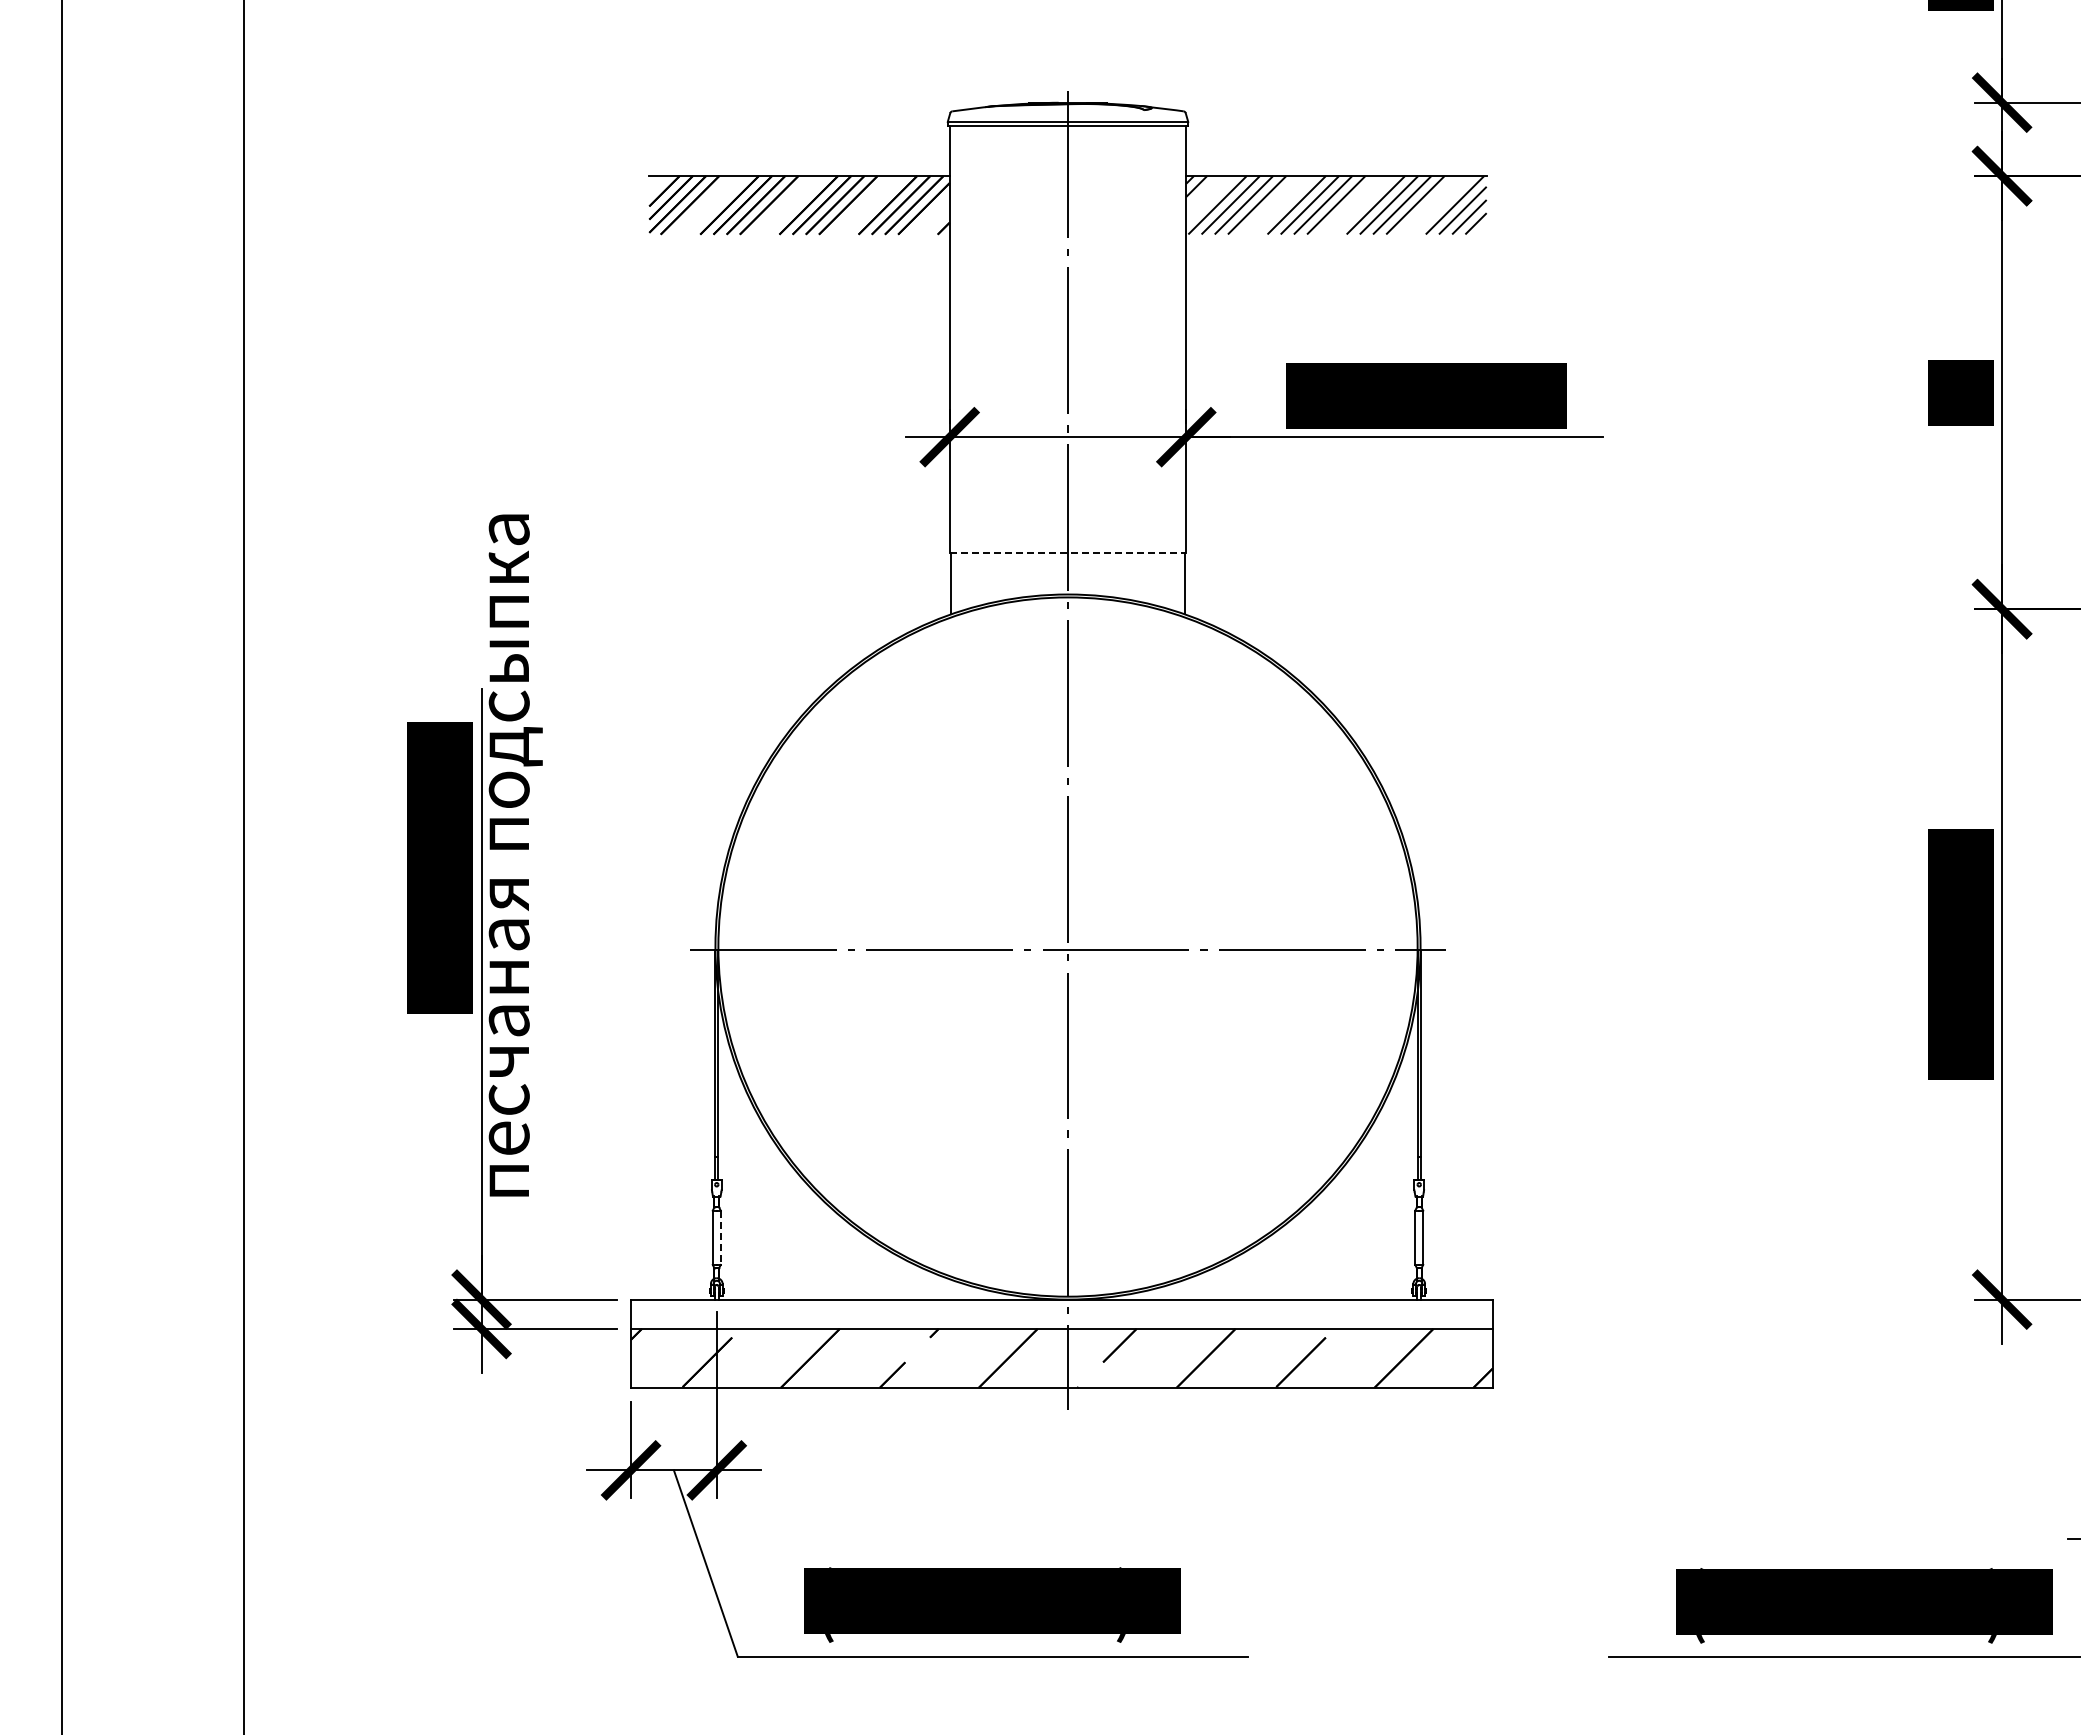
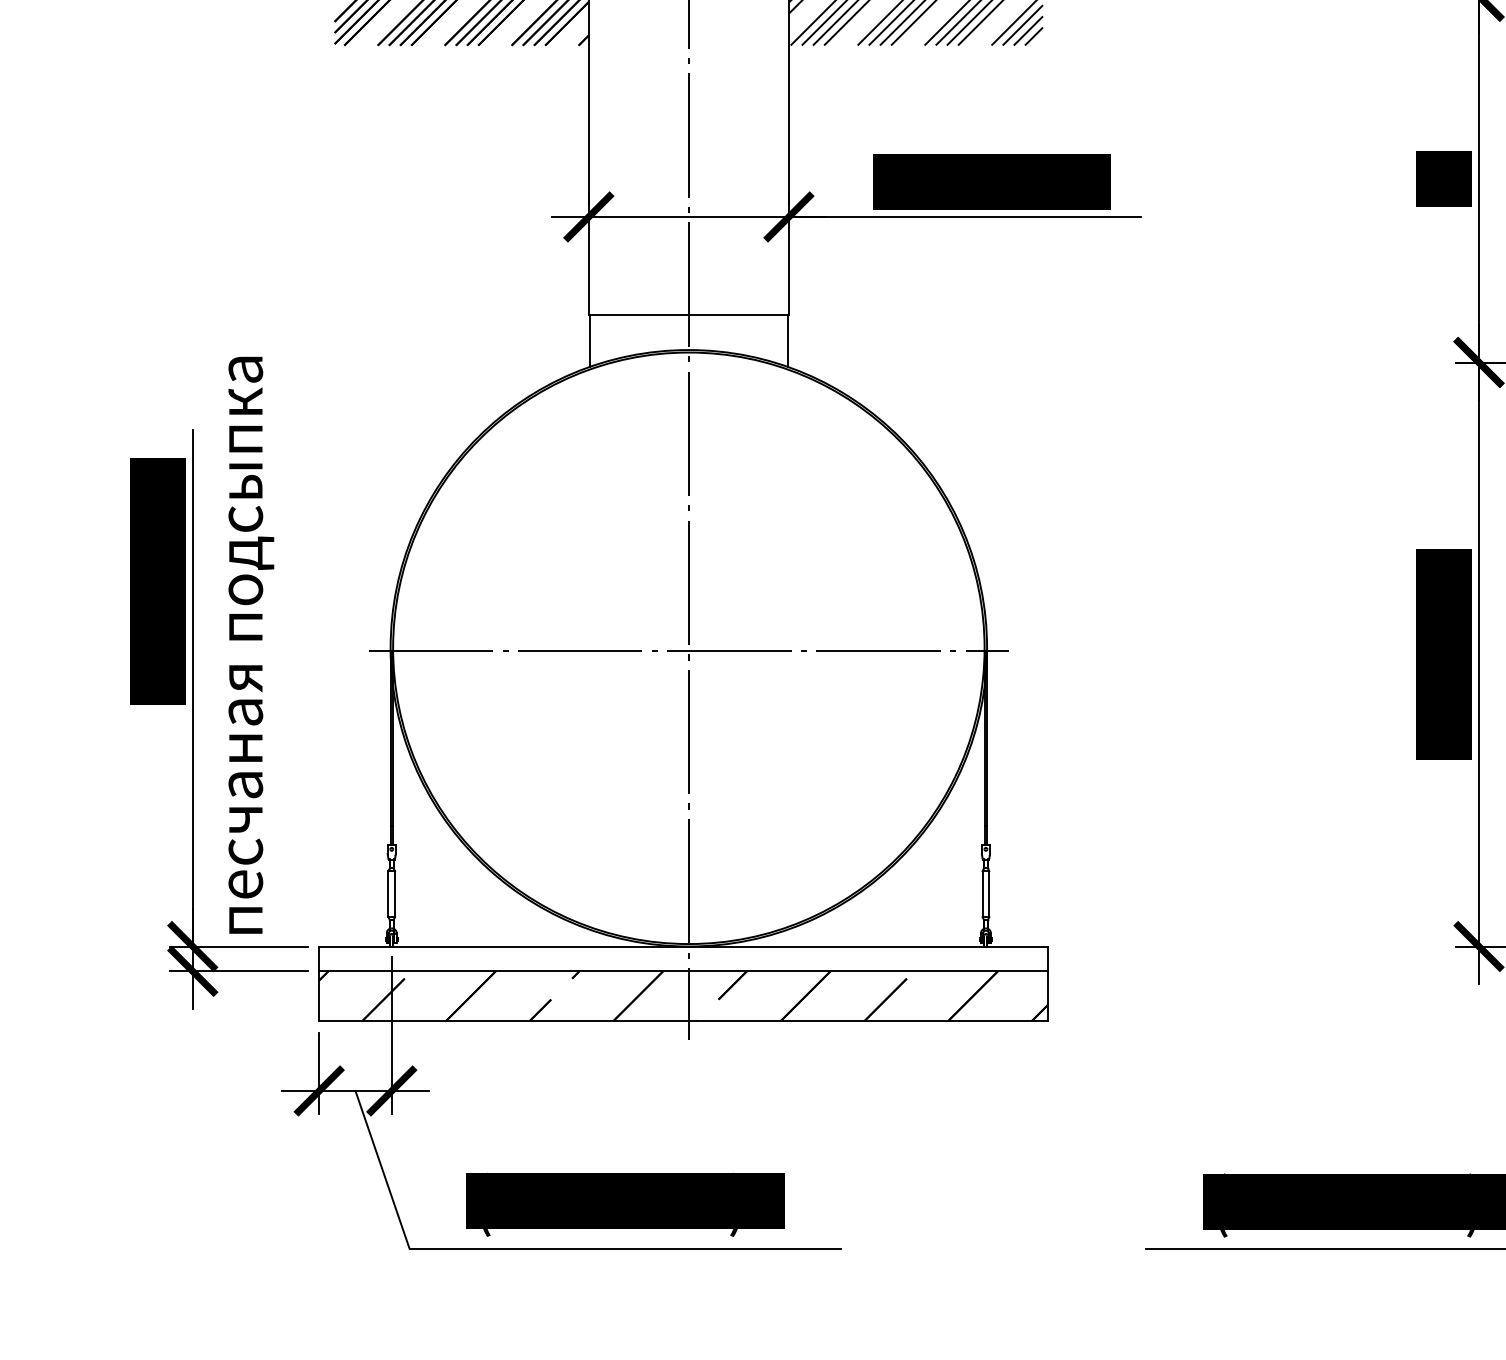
line: (1068, 552) -> (689, 314), dashed -> solid
text: (515, 855) -> (251, 645), moved
line: (720, 1238) -> (394, 894), dashed -> solid

